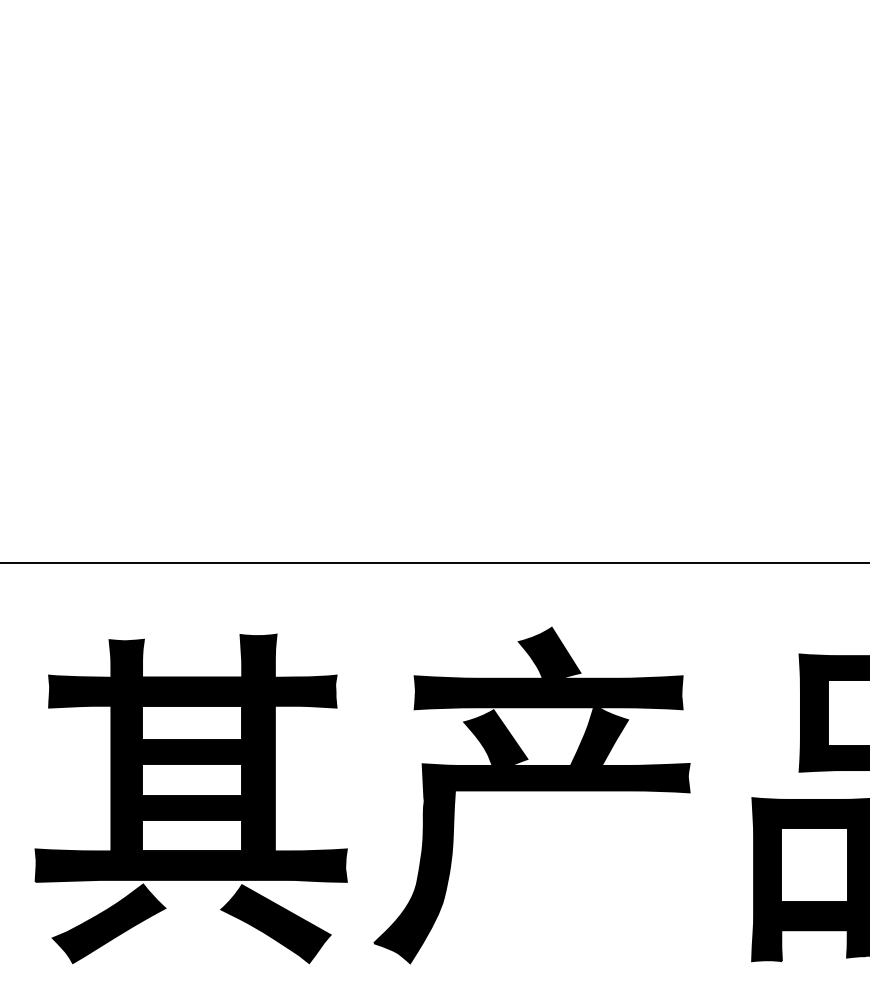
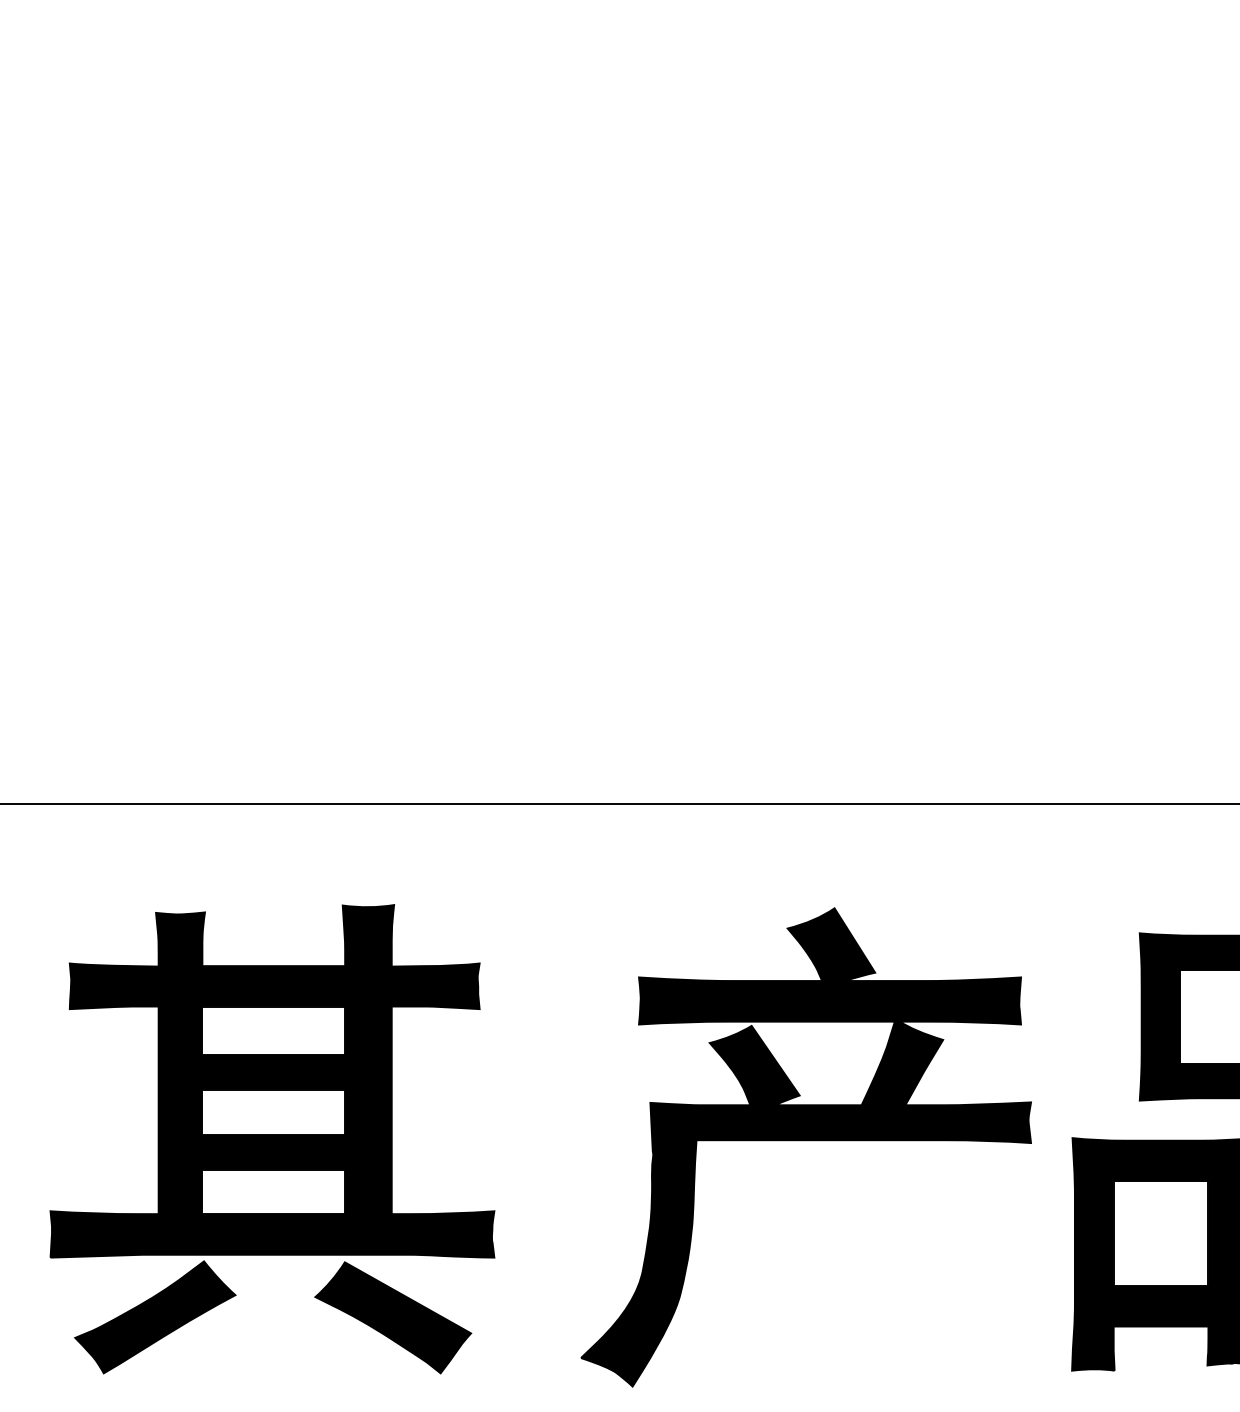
part: (531, 795) -> (805, 1147), moved

